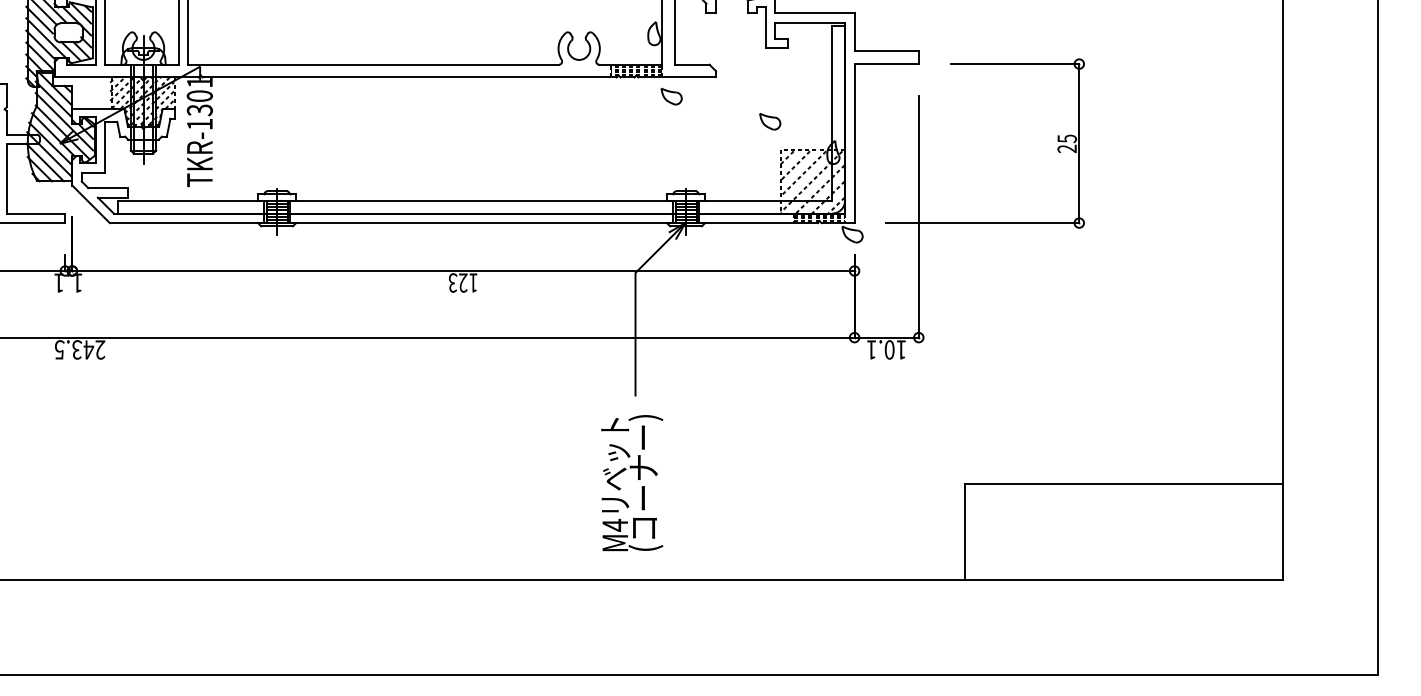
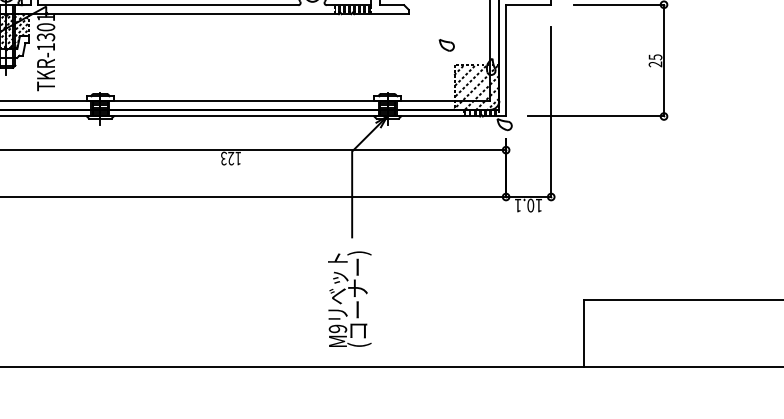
part: (671, 96) -> (377, 27), removed
text: (615, 525) -> (338, 329), M4 -> M9

